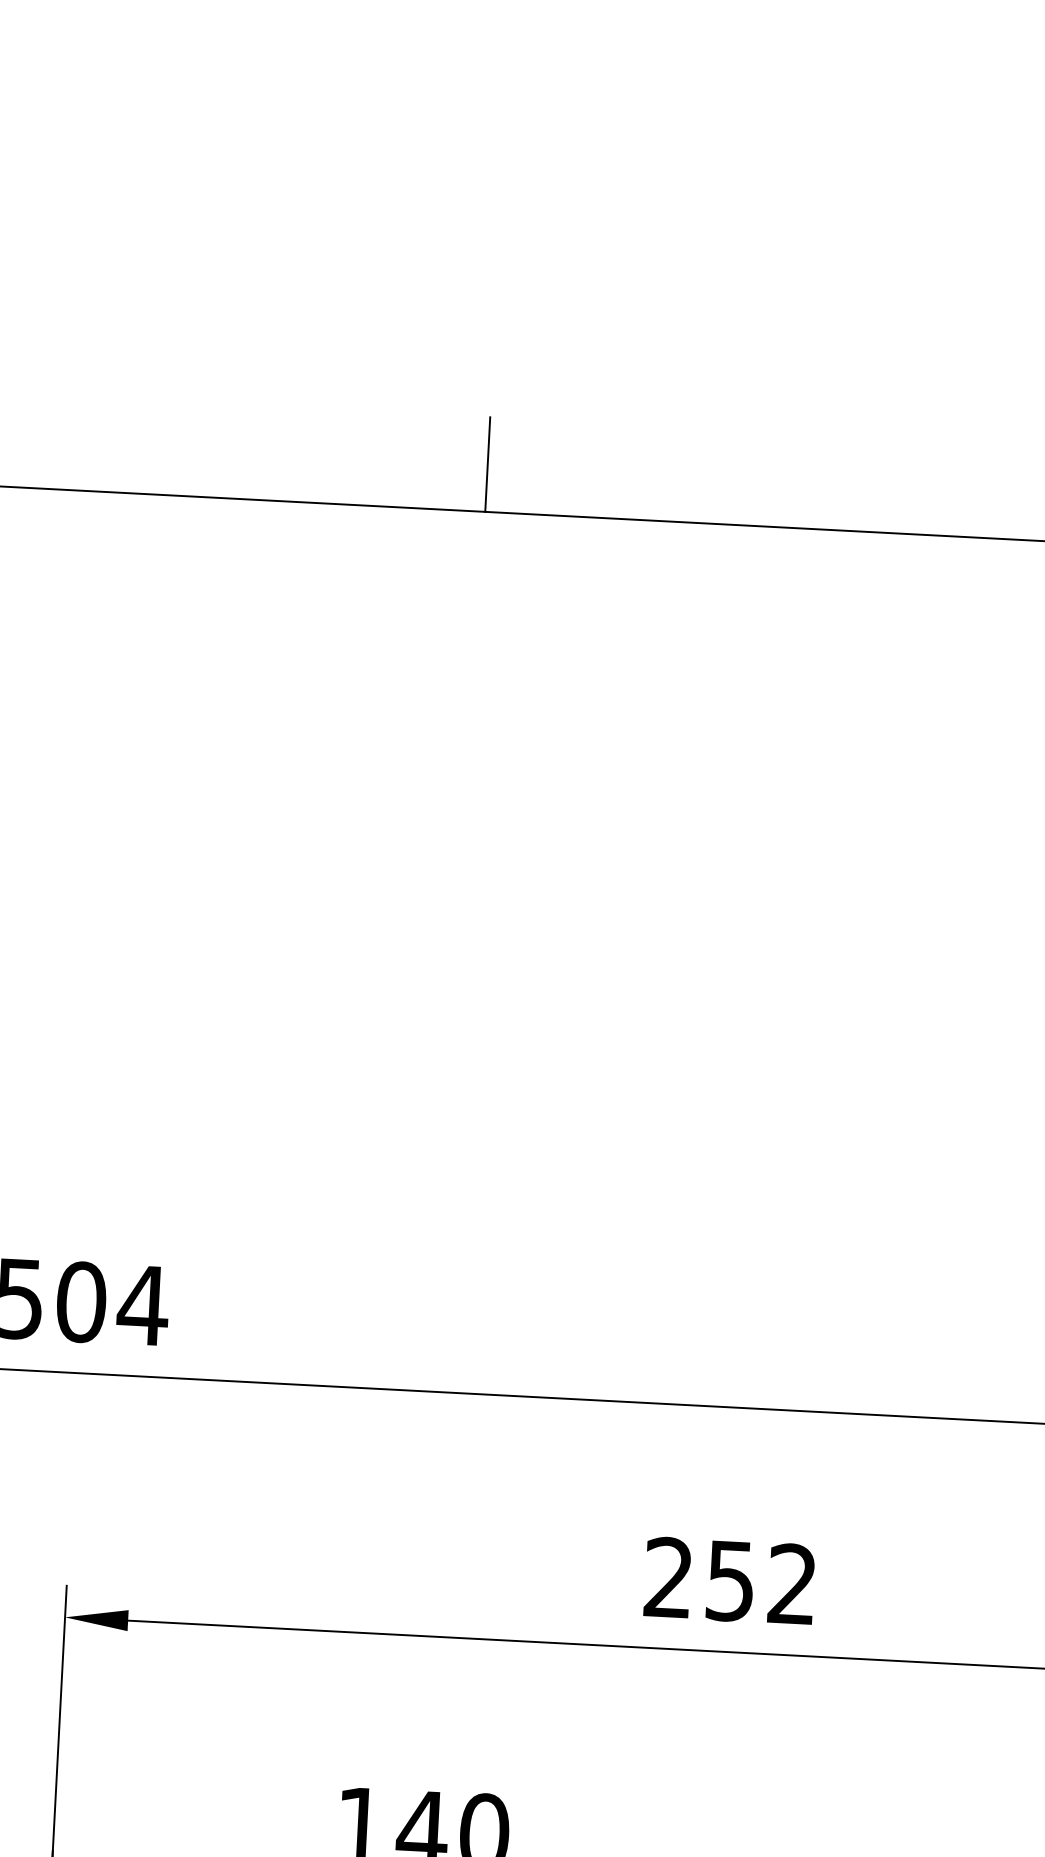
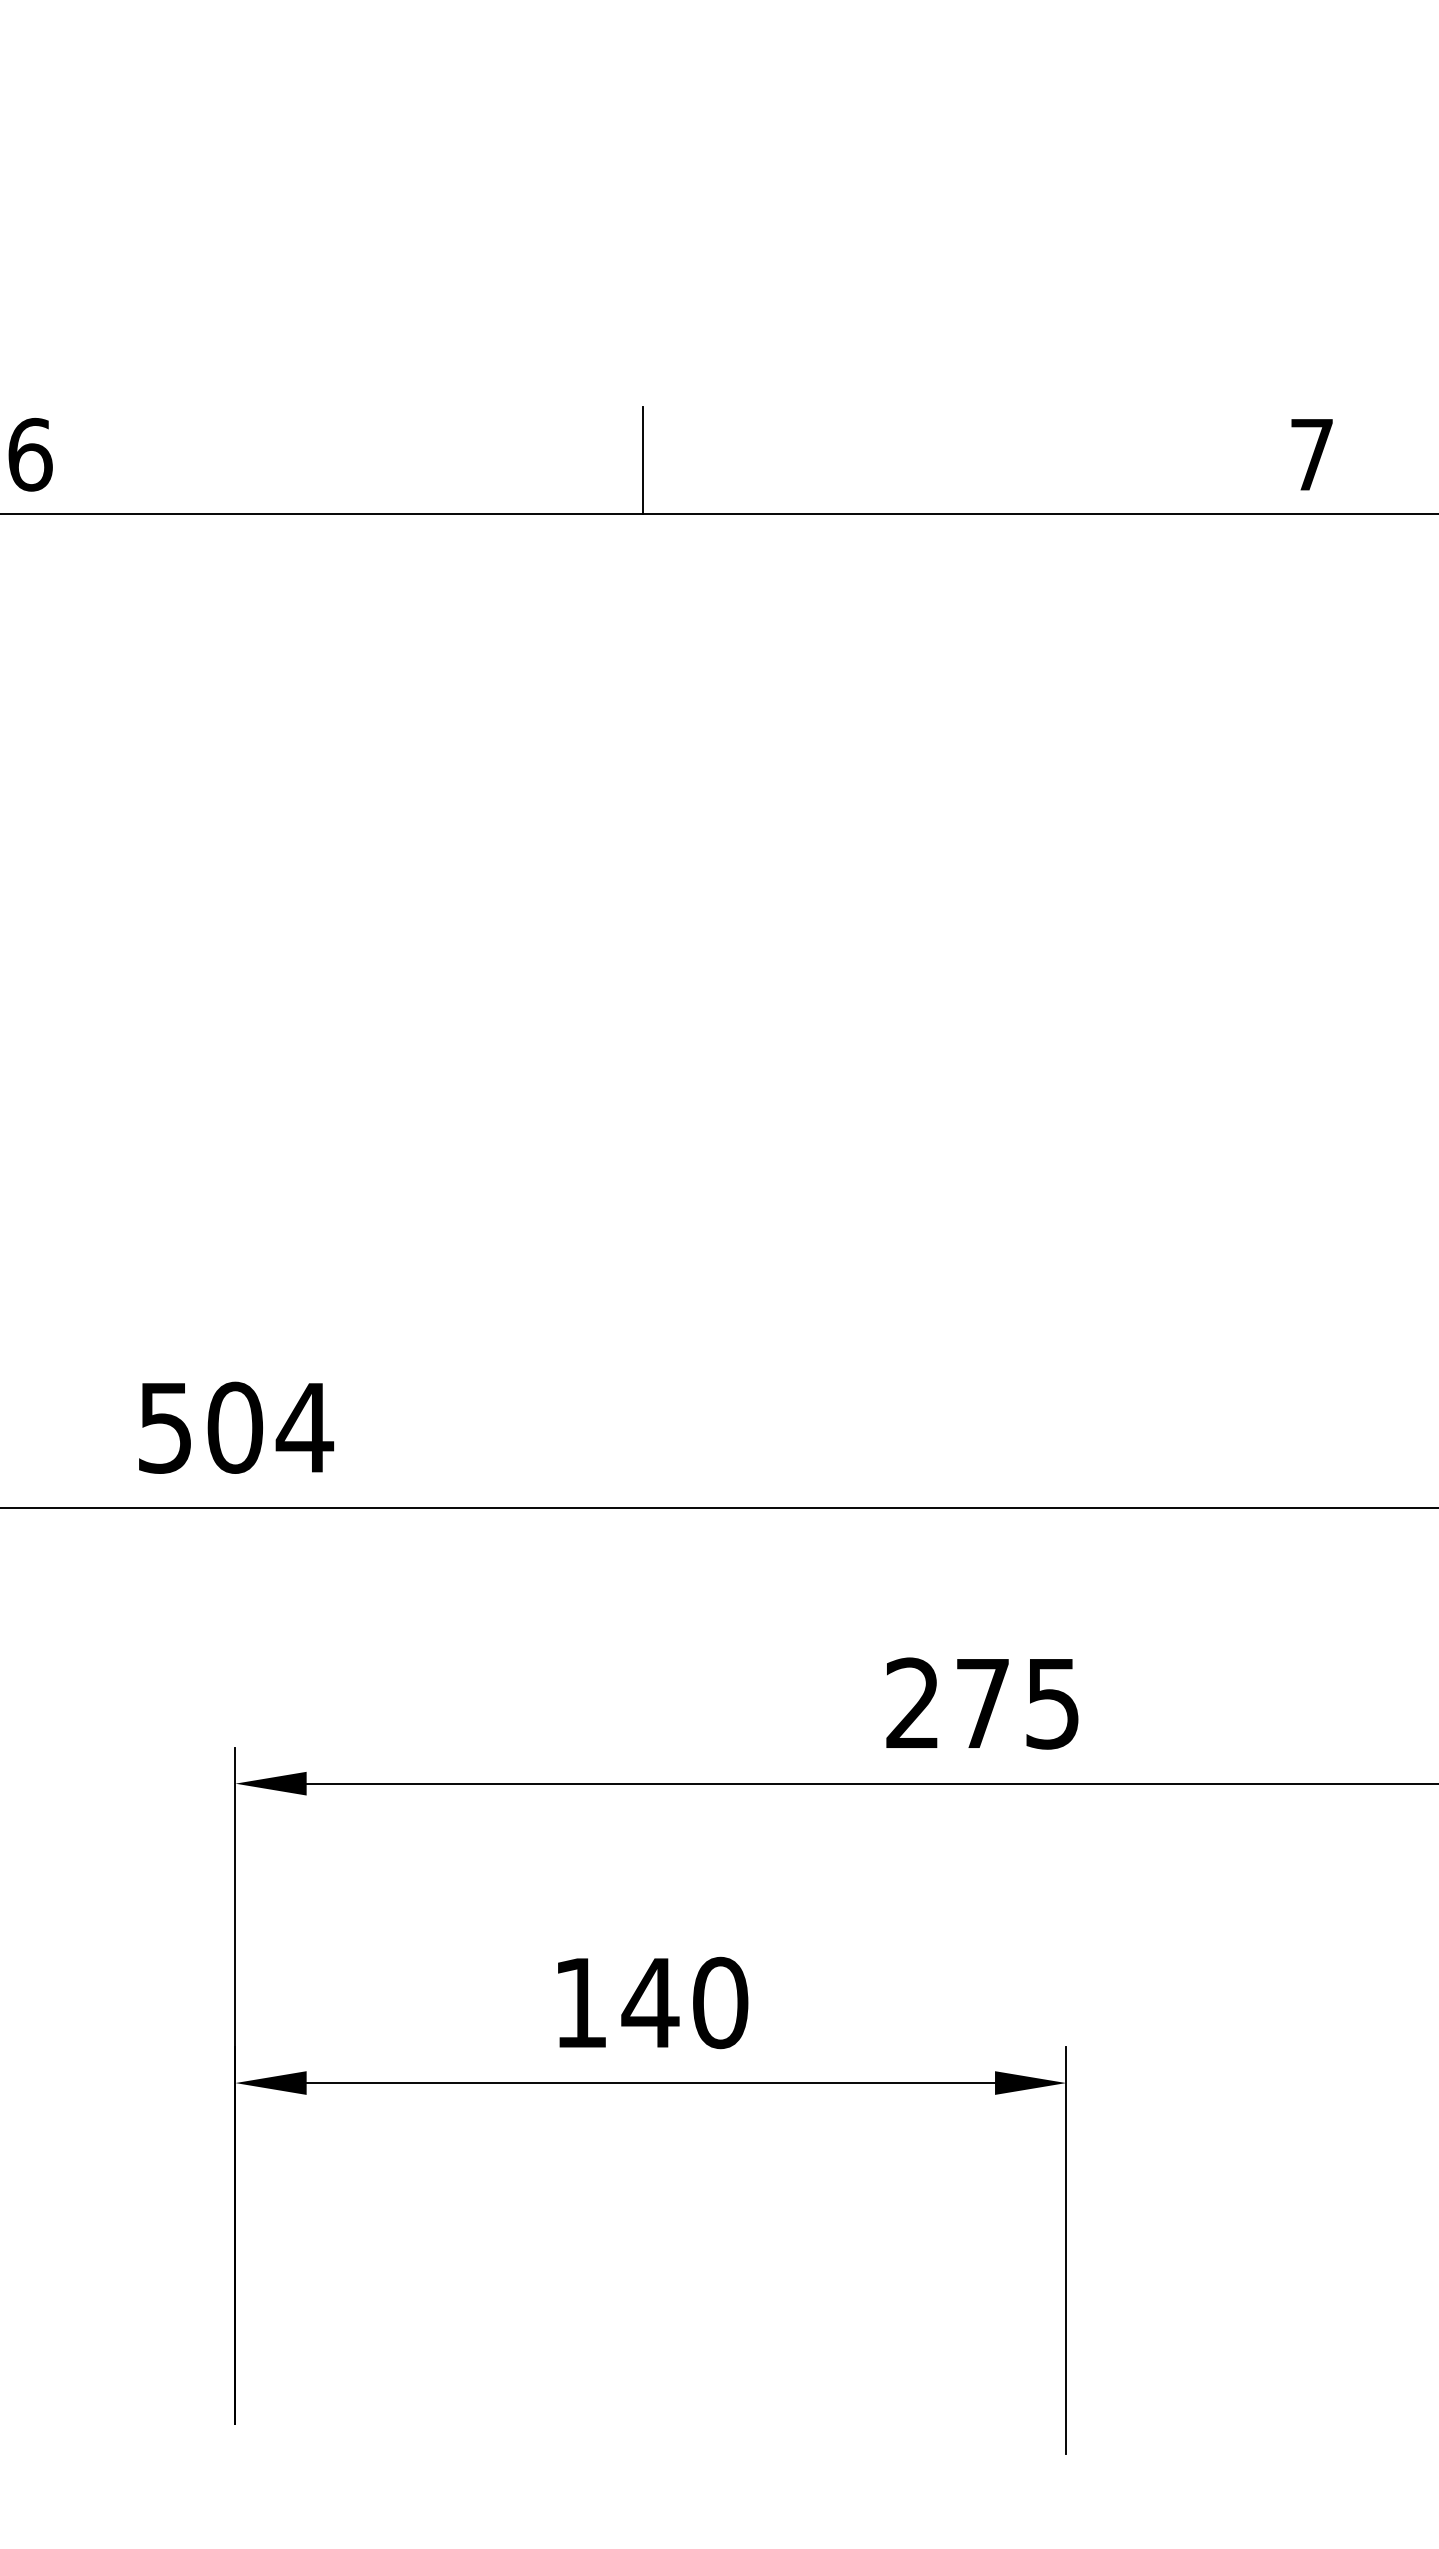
text: (761, 1582) -> (1017, 1703), 252 -> 275

